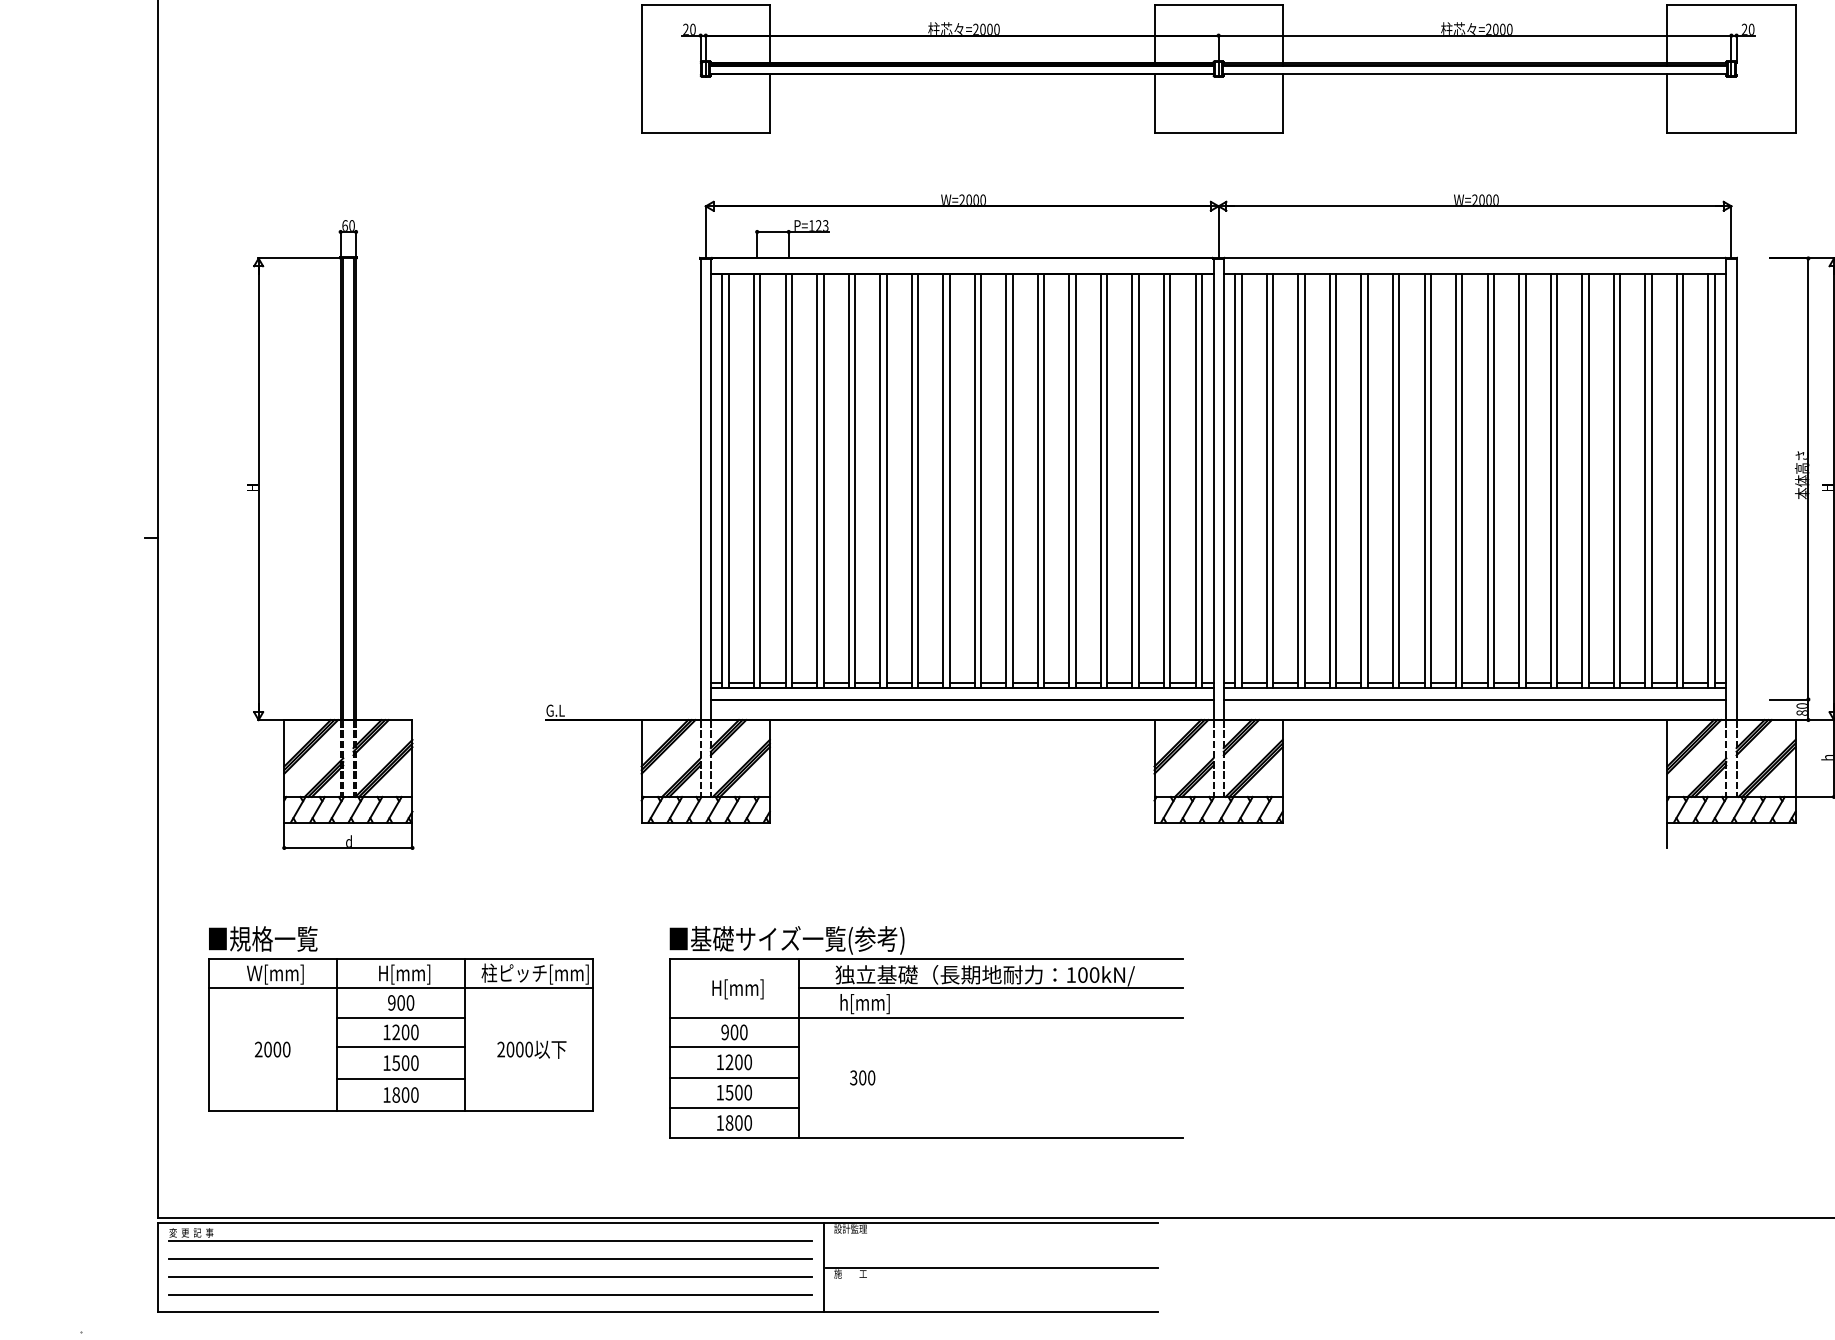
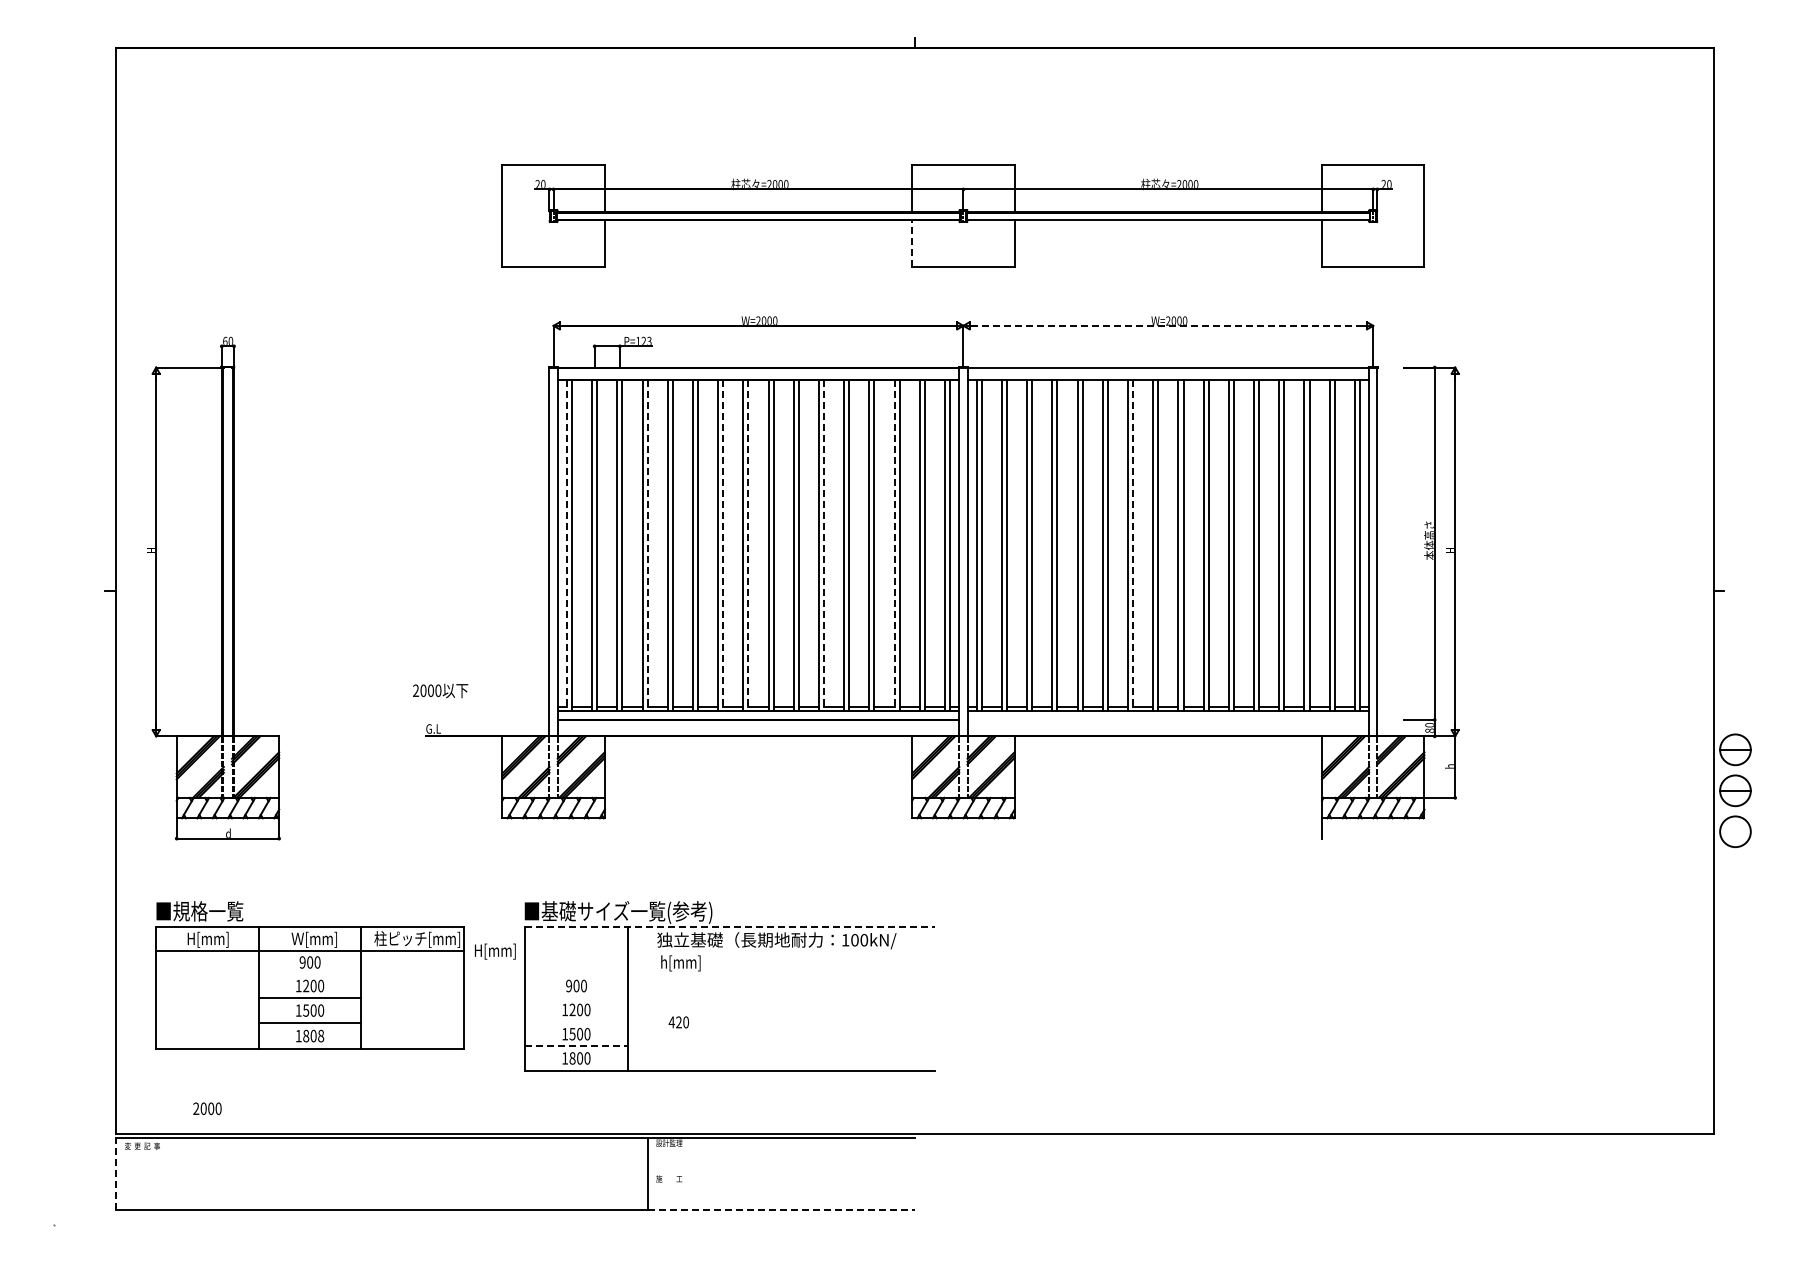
line: (1154, 103) -> (912, 243), solid -> dashed
line: (1475, 205) -> (1168, 325), solid -> dashed
line: (721, 481) -> (566, 545), solid -> dashed
line: (823, 481) -> (647, 545), solid -> dashed
line: (918, 481) -> (723, 545), solid -> dashed
line: (949, 481) -> (748, 545), solid -> dashed
line: (1044, 481) -> (824, 545), solid -> dashed
line: (1132, 481) -> (894, 545), solid -> dashed
line: (1431, 481) -> (1133, 545), solid -> dashed
part: (330, 534) -> (213, 588), moved
line: (1475, 698) -> (1168, 719), removed
line: (927, 959) -> (730, 927), solid -> dashed
text: (275, 974) -> (209, 939), Ｗ[mm] -> H[mm]
text: (405, 974) -> (313, 939), H[mm] -> Ｗ[mm]
line: (990, 987) -> (781, 950), removed
text: (738, 989) -> (495, 951), moved
line: (400, 1017) -> (309, 974), removed
line: (927, 1017) -> (730, 974), removed
line: (734, 1046) -> (576, 997), removed
text: (272, 1049) -> (207, 1108), moved
text: (531, 1049) -> (440, 690), moved
line: (734, 1078) -> (576, 1022), removed
text: (857, 1078) -> (674, 1022), 300 -> 420
text: (415, 1095) -> (321, 1036), 1800 -> 1808
line: (735, 1108) -> (577, 1046), solid -> dashed
line: (490, 1240) -> (381, 1152), removed
line: (490, 1258) -> (381, 1166), removed
line: (157, 1268) -> (115, 1174), solid -> dashed
line: (990, 1268) -> (781, 1174), removed
line: (490, 1276) -> (381, 1181), removed
line: (490, 1294) -> (381, 1195), removed
line: (992, 1312) -> (782, 1209), solid -> dashed

